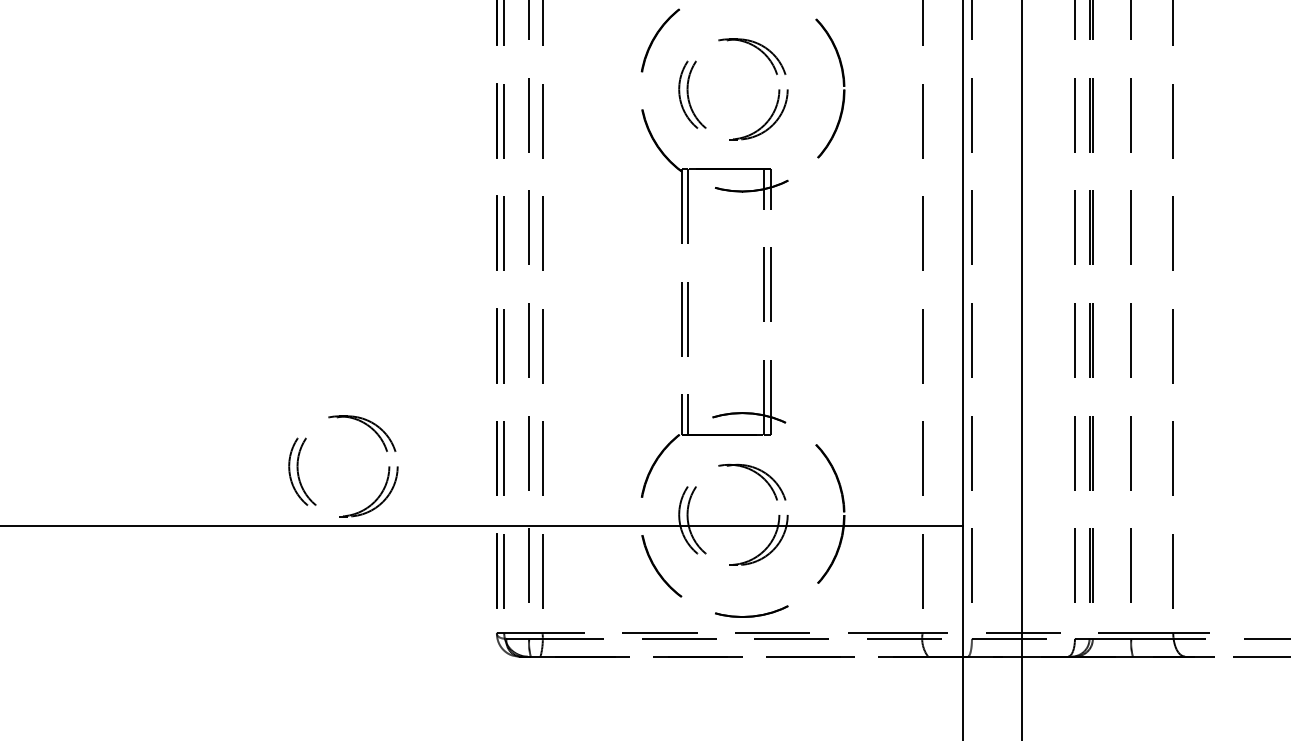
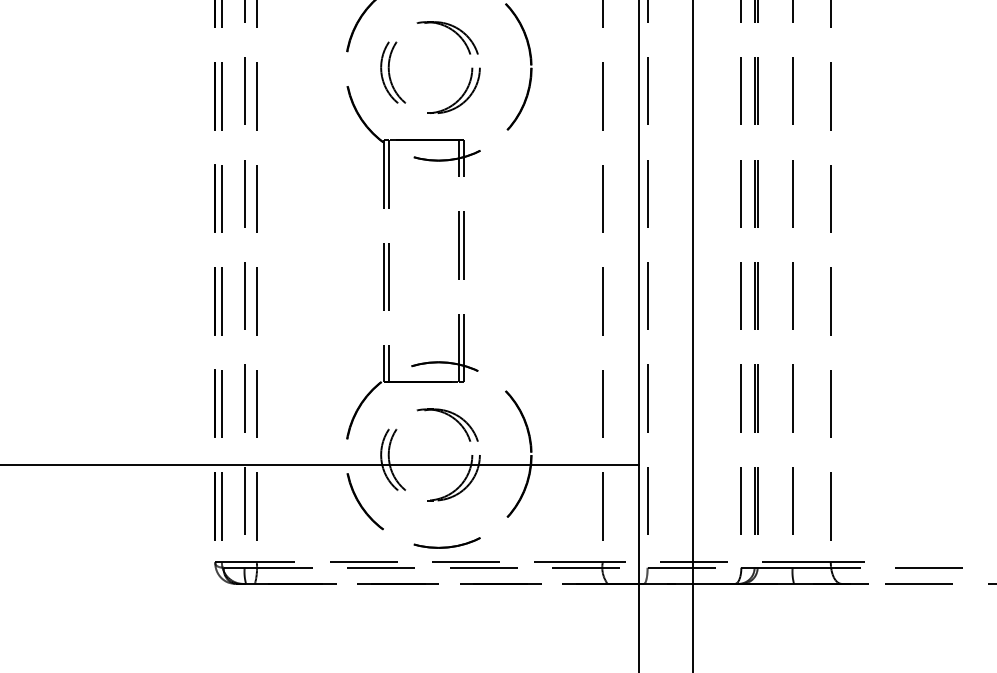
part: (387, 473) -> (115, 417), removed

